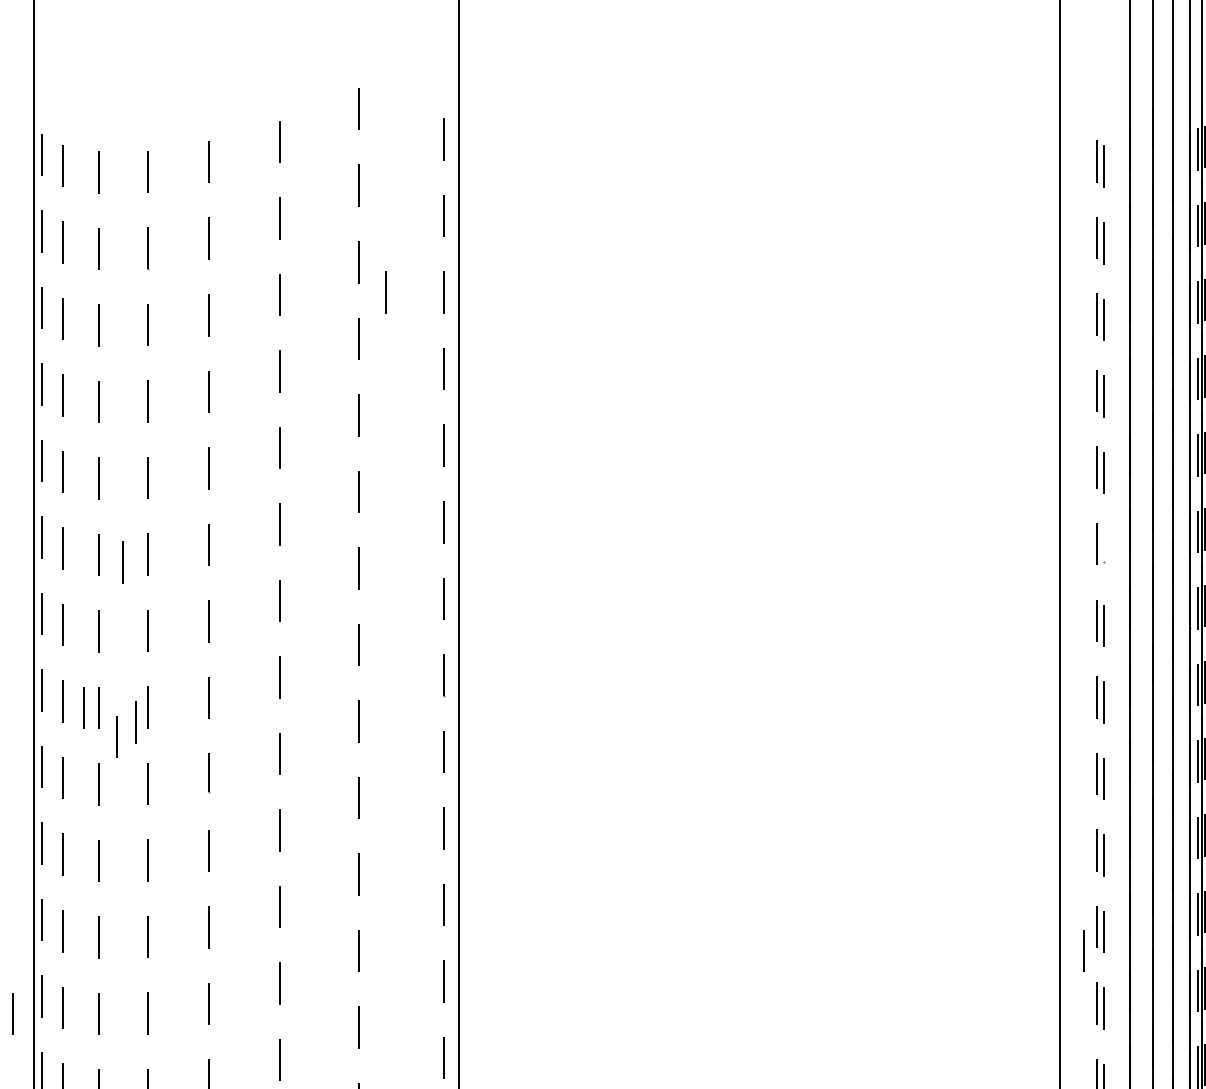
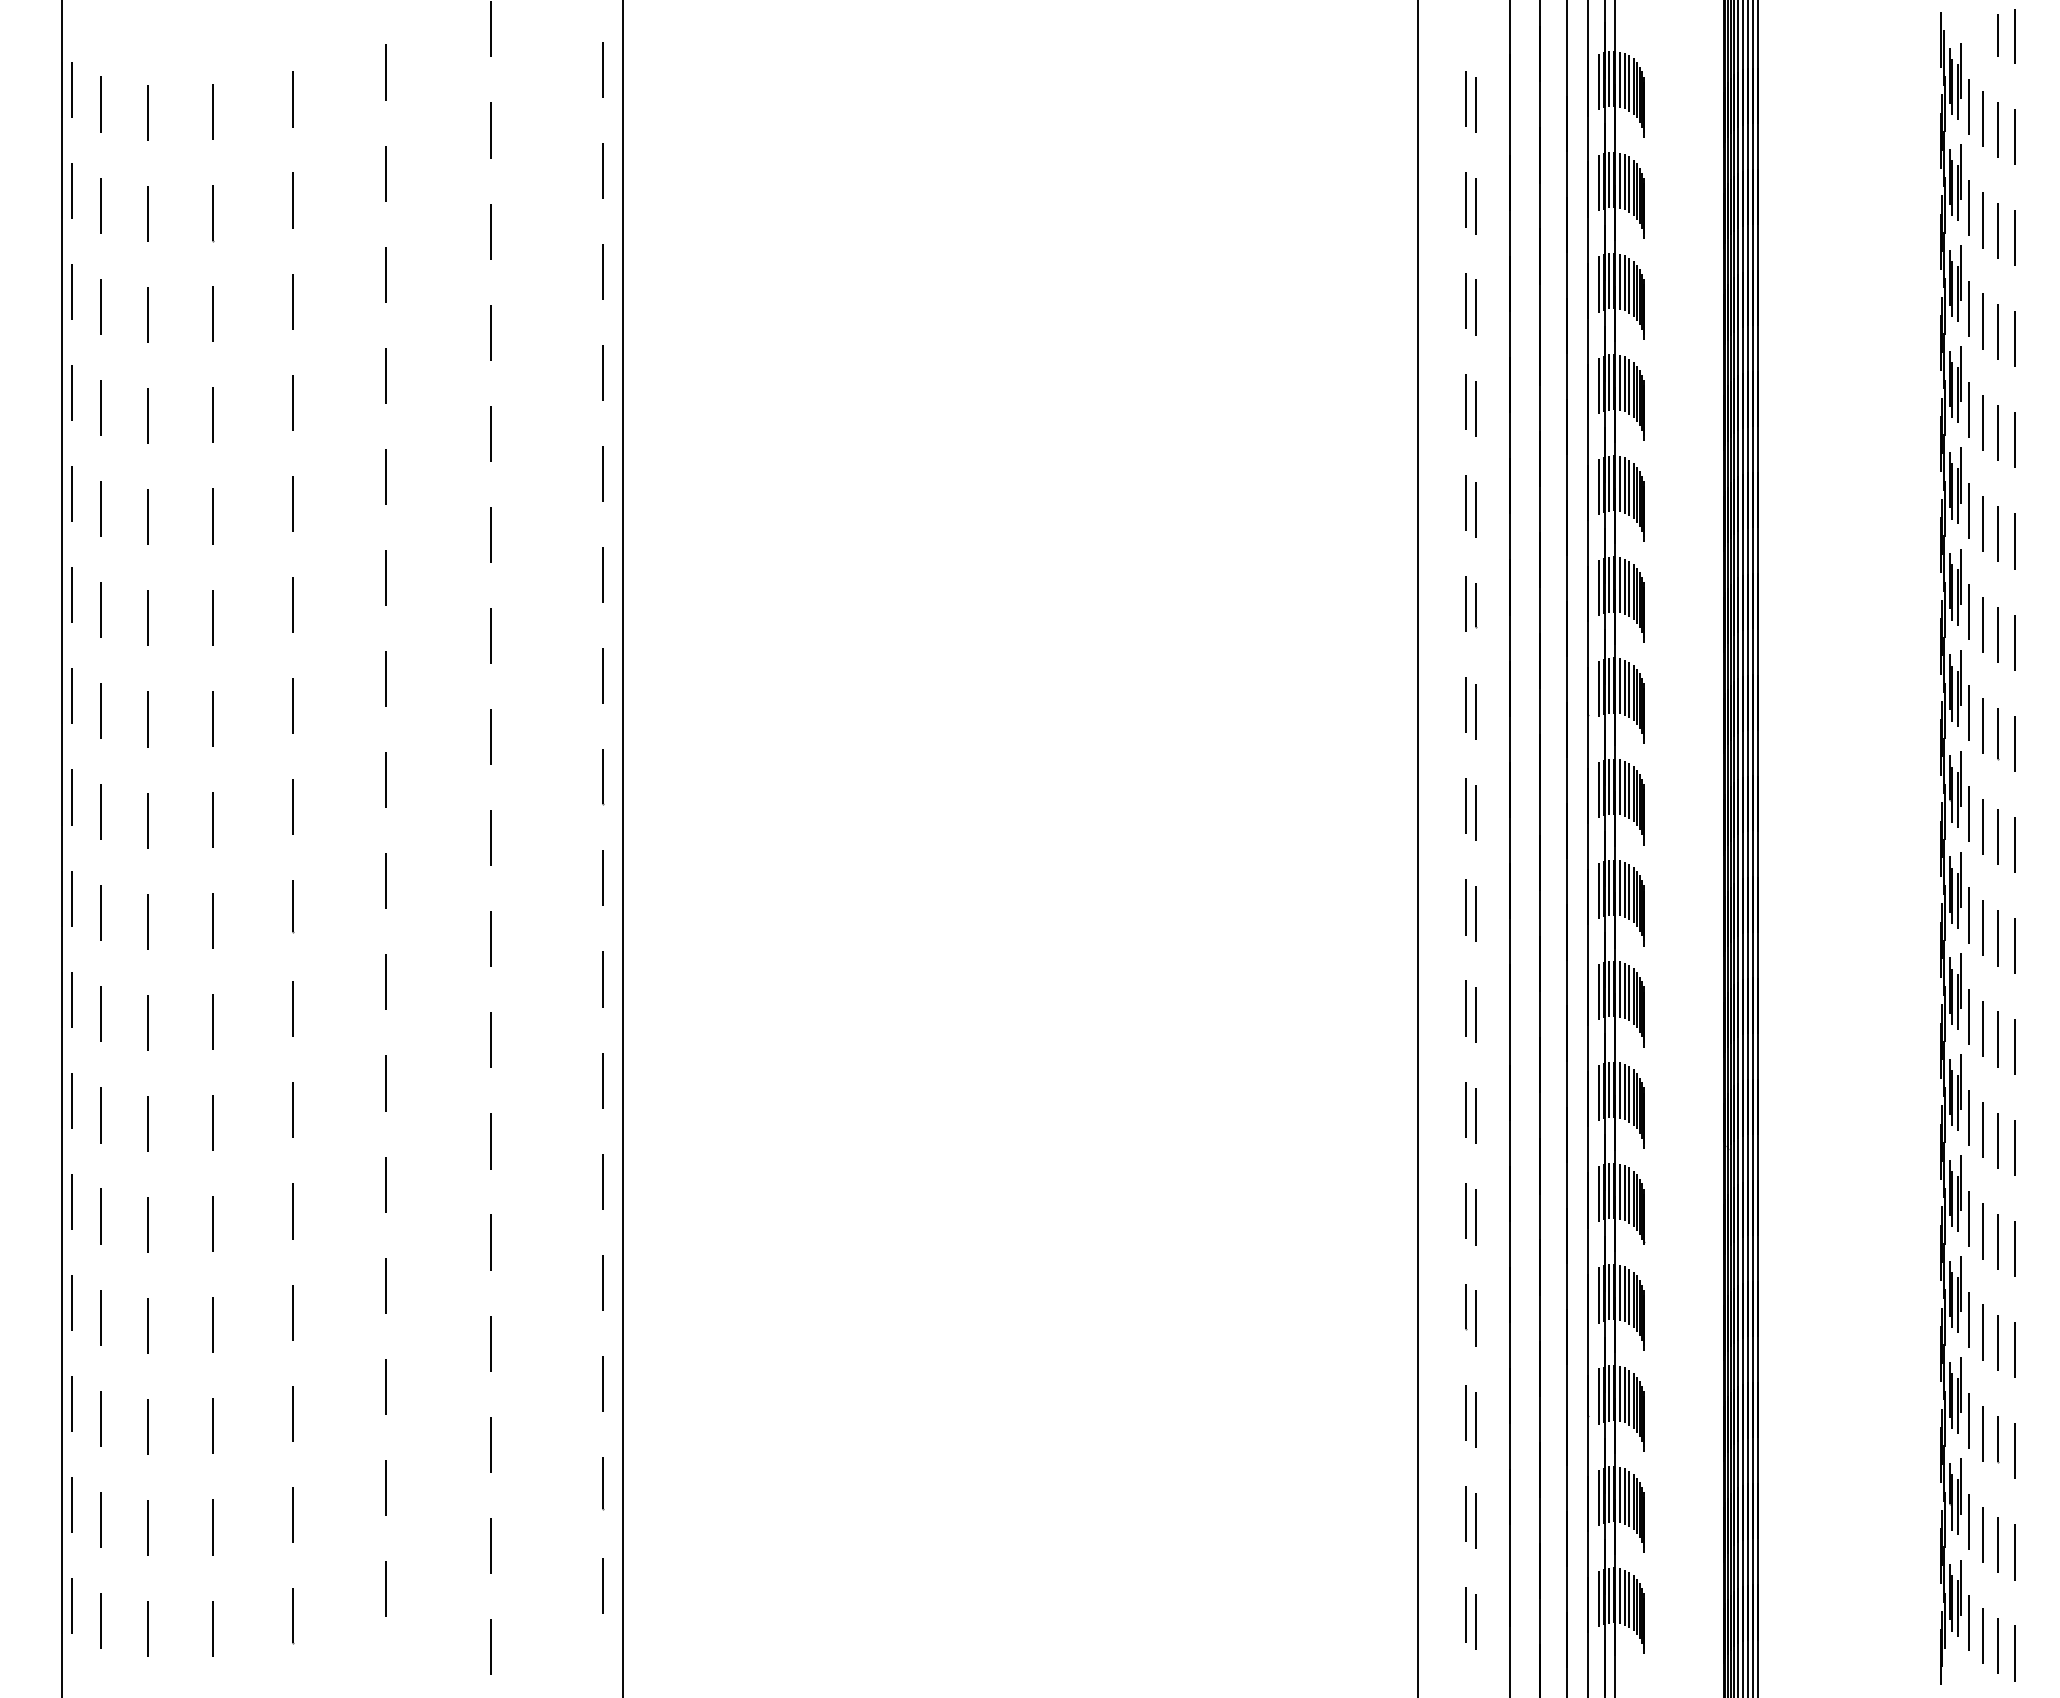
line: (385, 292) -> (526, 271), removed
line: (1104, 544) -> (1475, 604), added
line: (122, 561) -> (178, 627), removed
line: (83, 708) -> (127, 820), removed
line: (136, 722) -> (196, 839), removed
line: (116, 736) -> (170, 858), removed
line: (1083, 950) -> (1448, 1141), removed
line: (12, 1013) -> (33, 1224), removed

